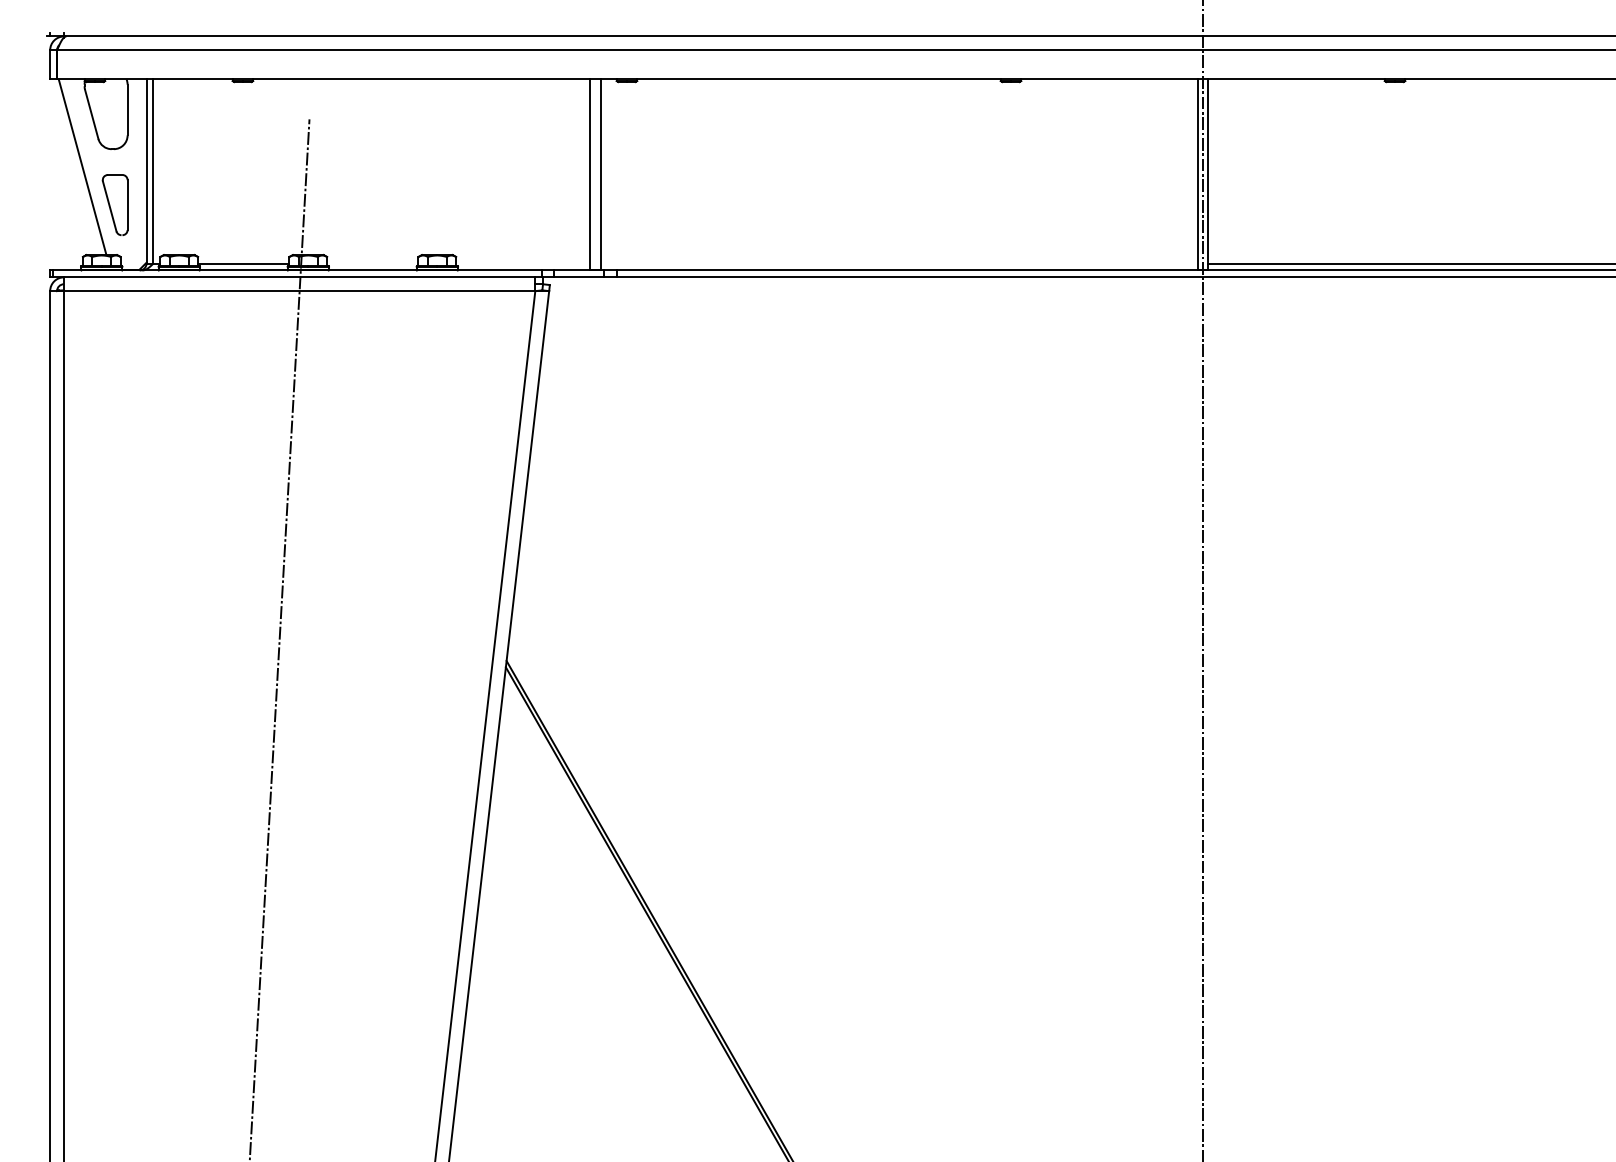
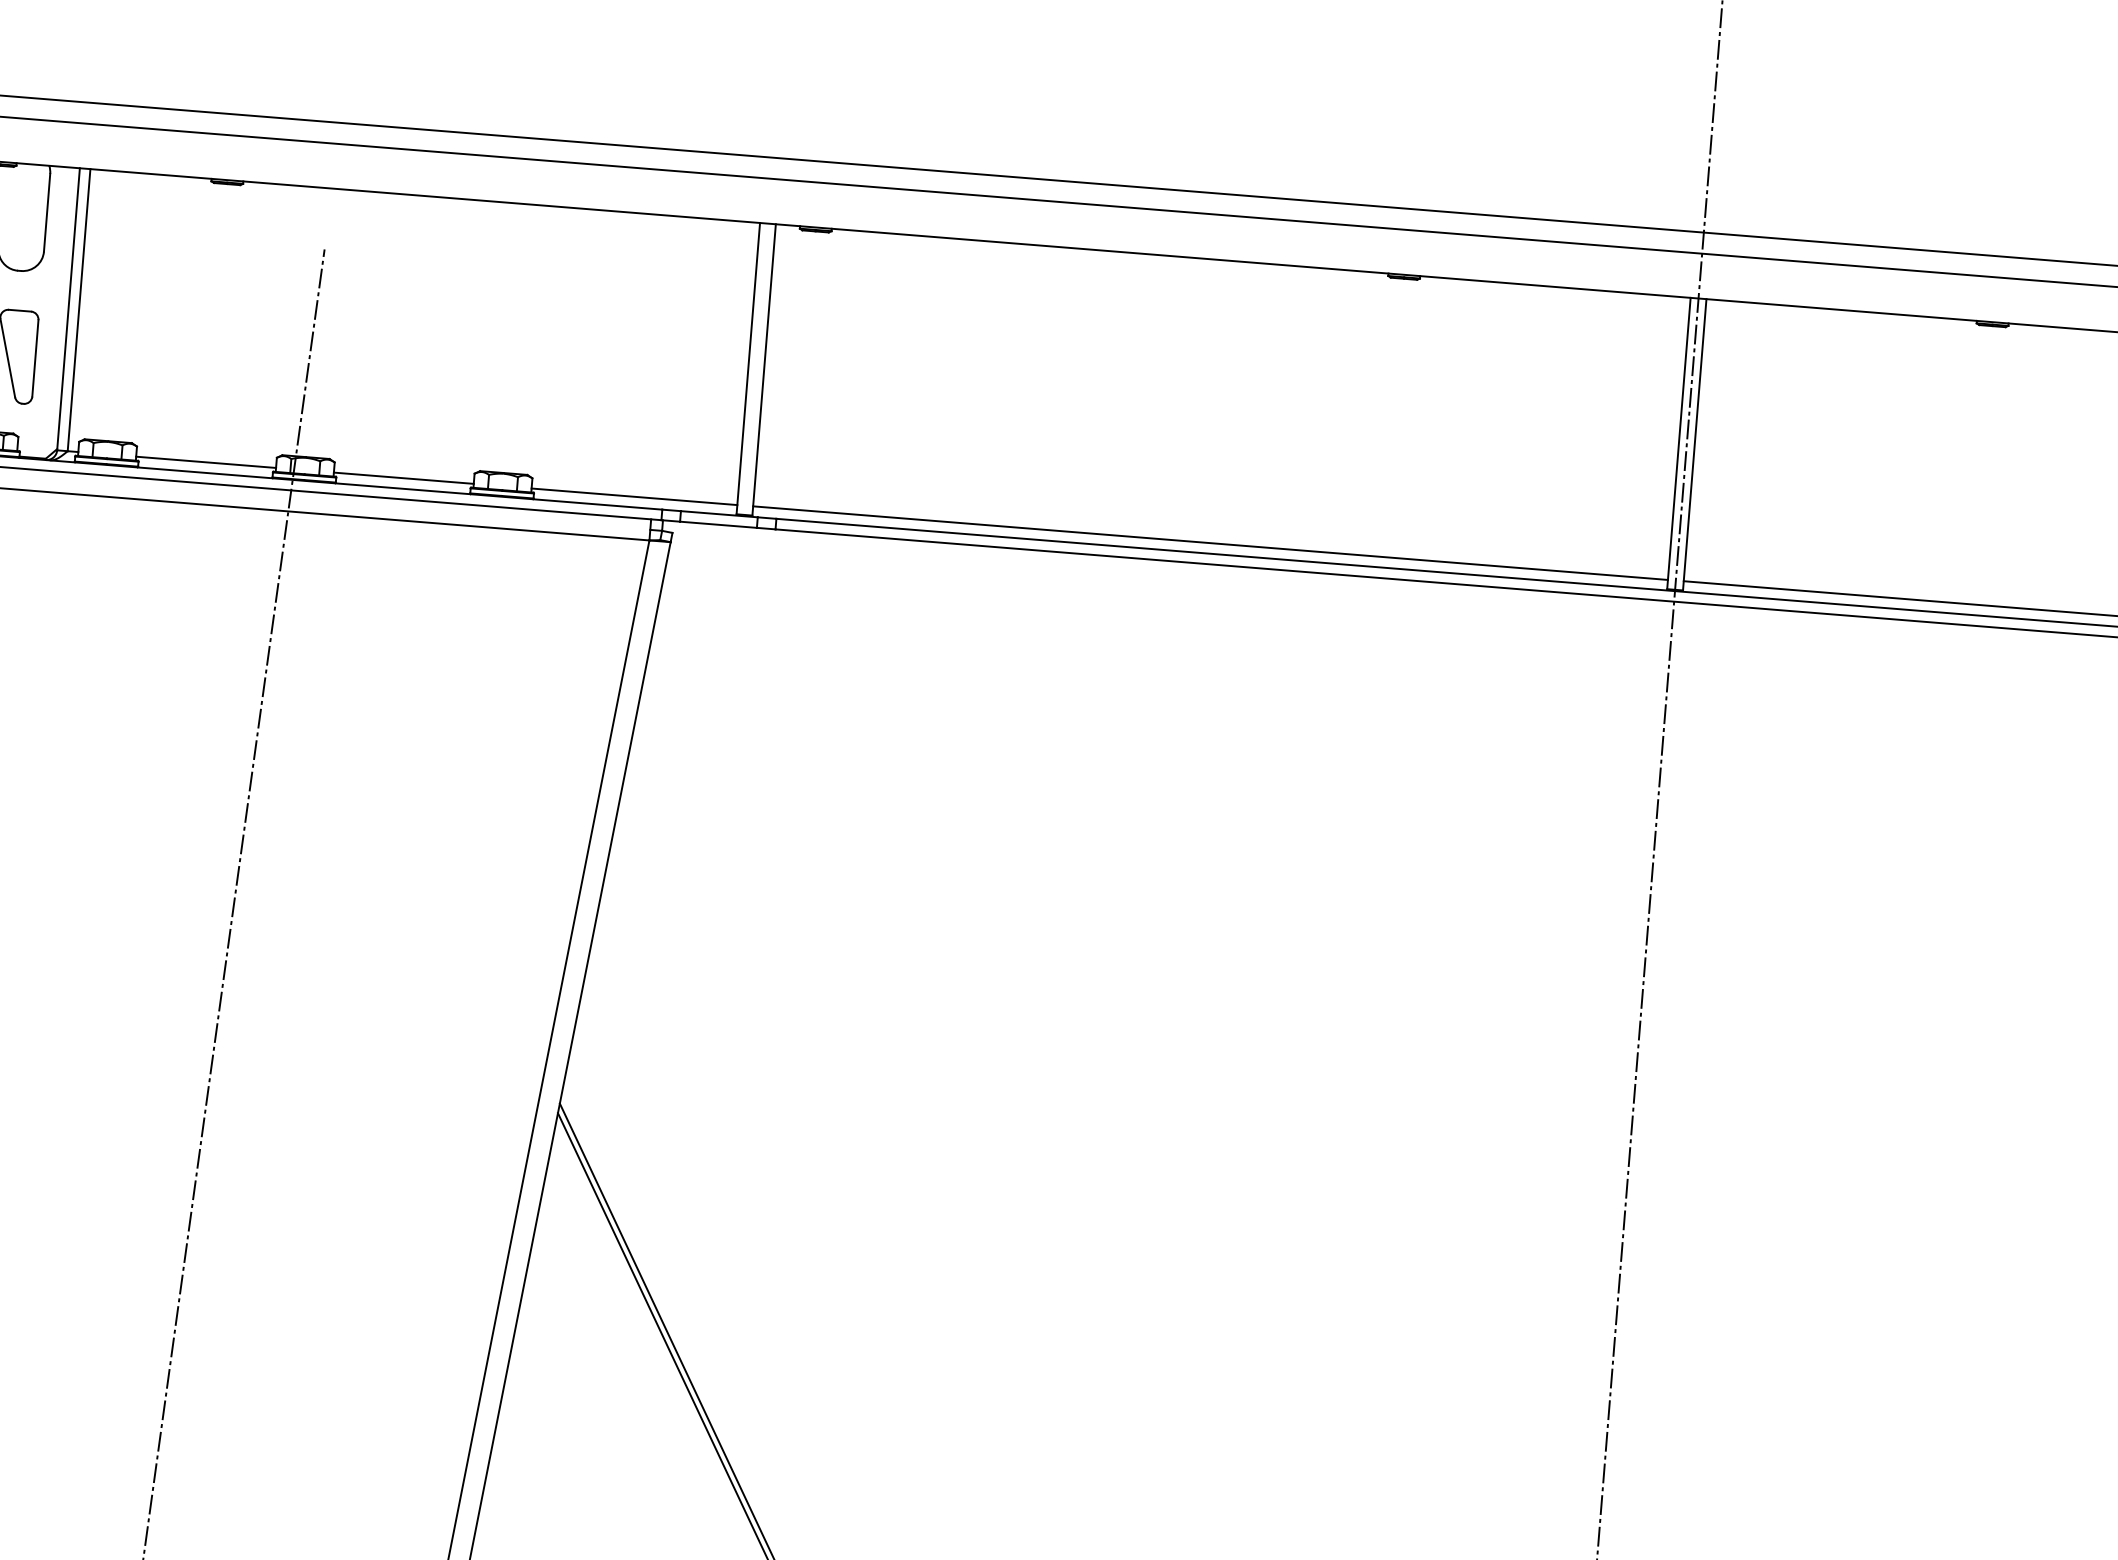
line: (372, 263) -> (403, 478), added
line: (523, 263) -> (634, 496), added
line: (898, 263) -> (1209, 542), added

